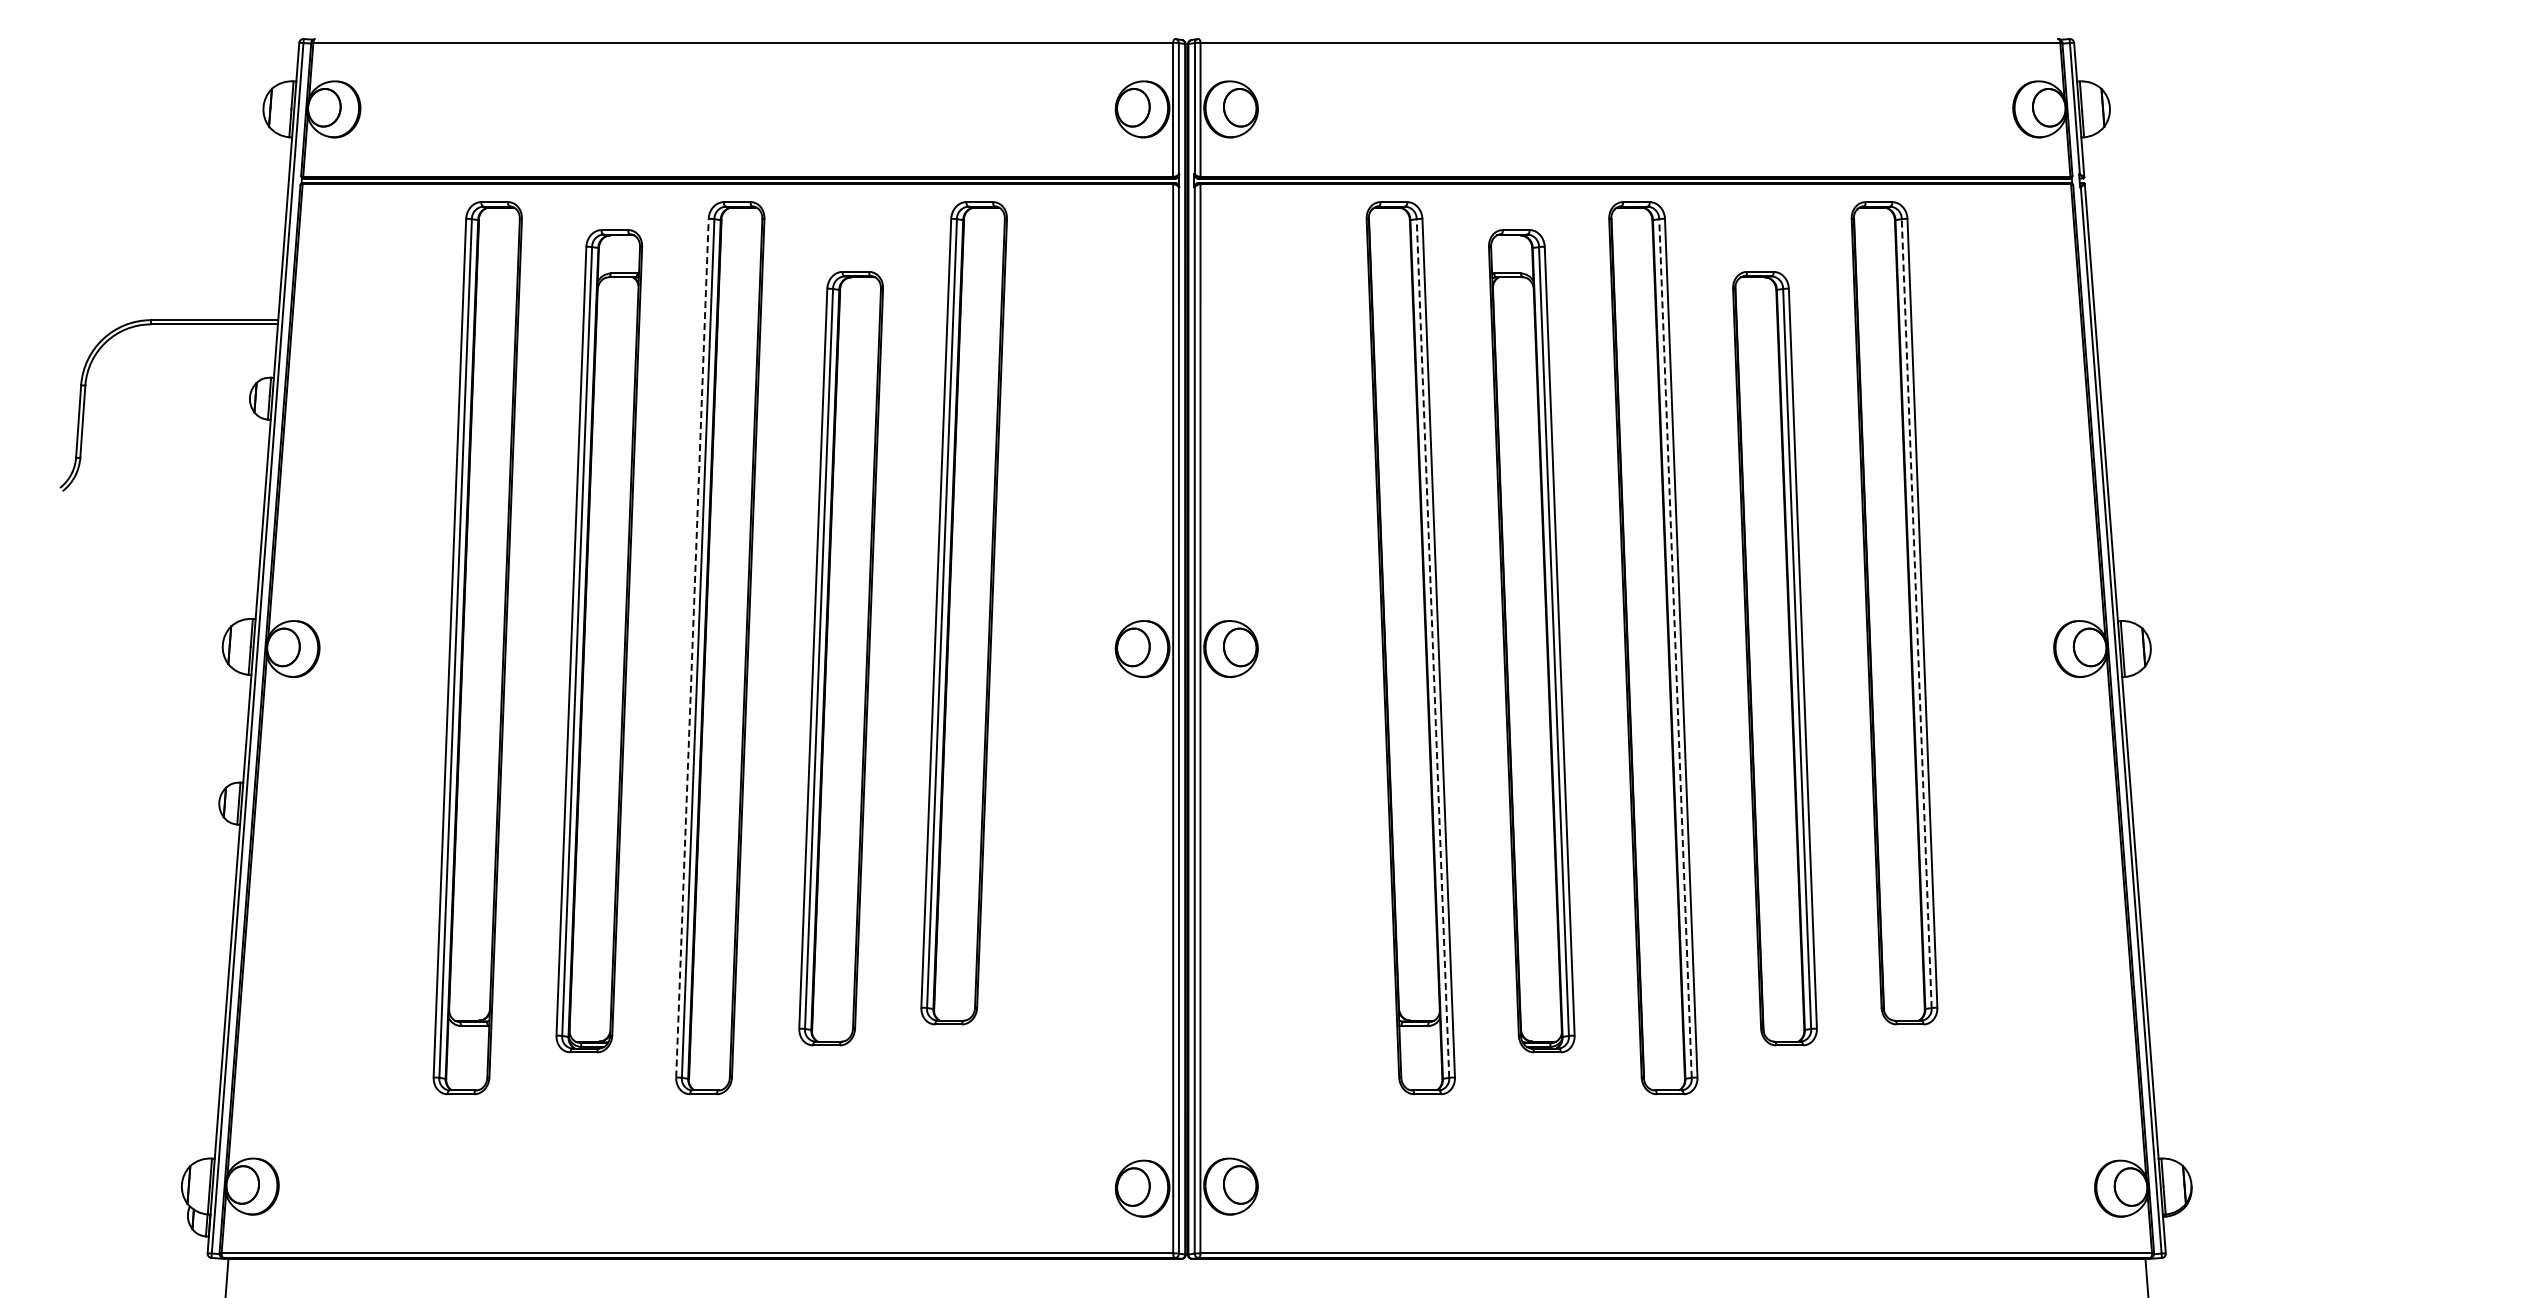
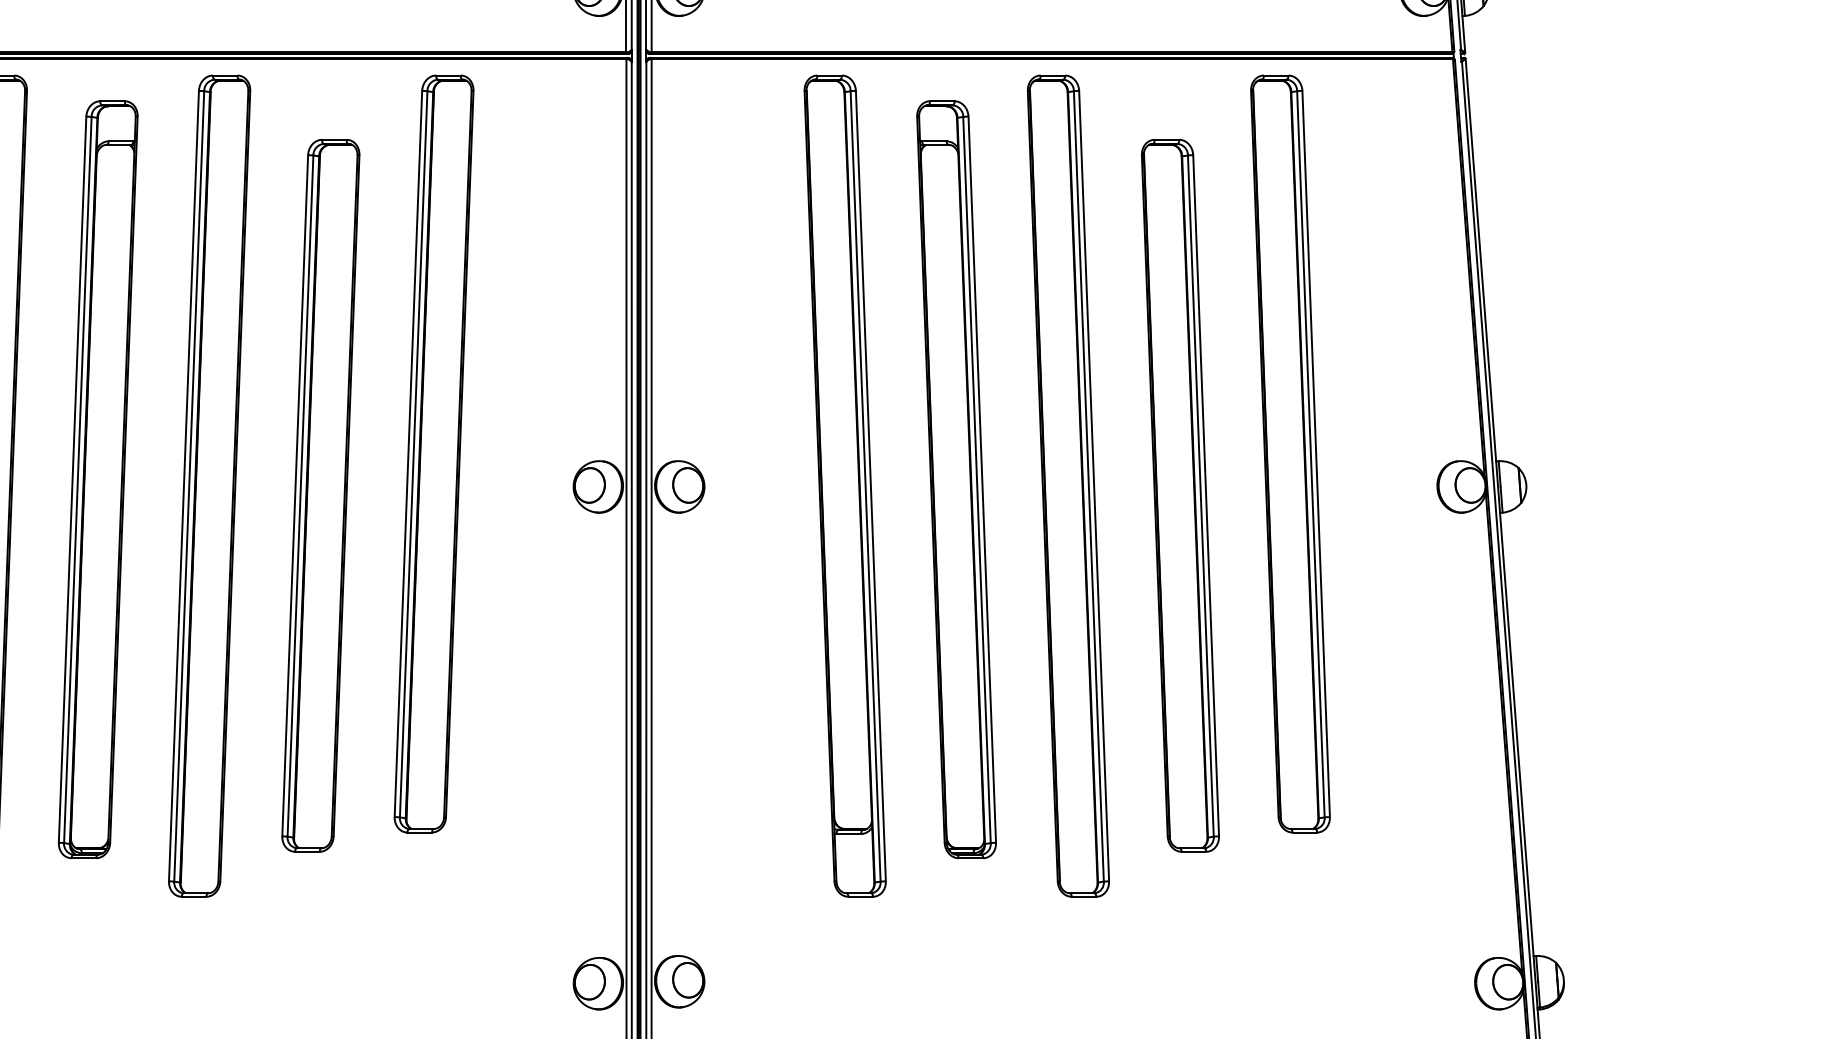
line: (1916, 613) -> (1310, 454), dashed -> solid
line: (692, 648) -> (184, 486), dashed -> solid
line: (1432, 648) -> (865, 486), dashed -> solid
line: (1675, 648) -> (1088, 486), dashed -> solid

